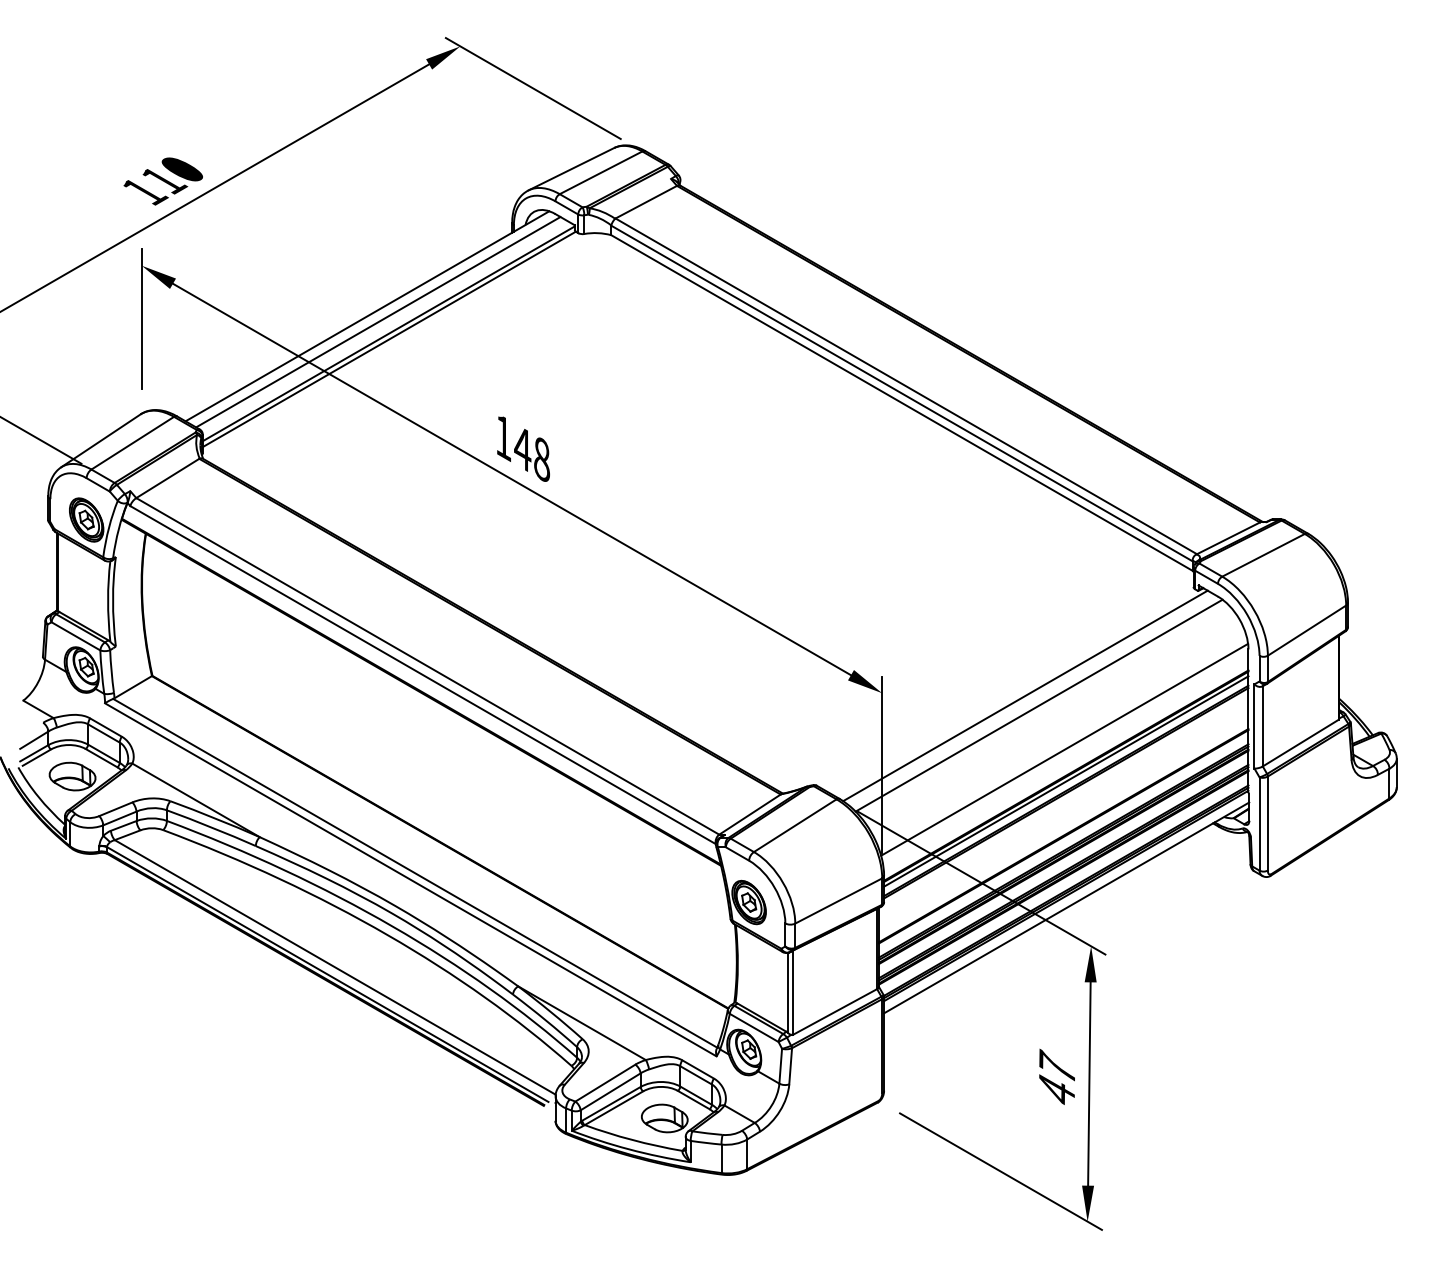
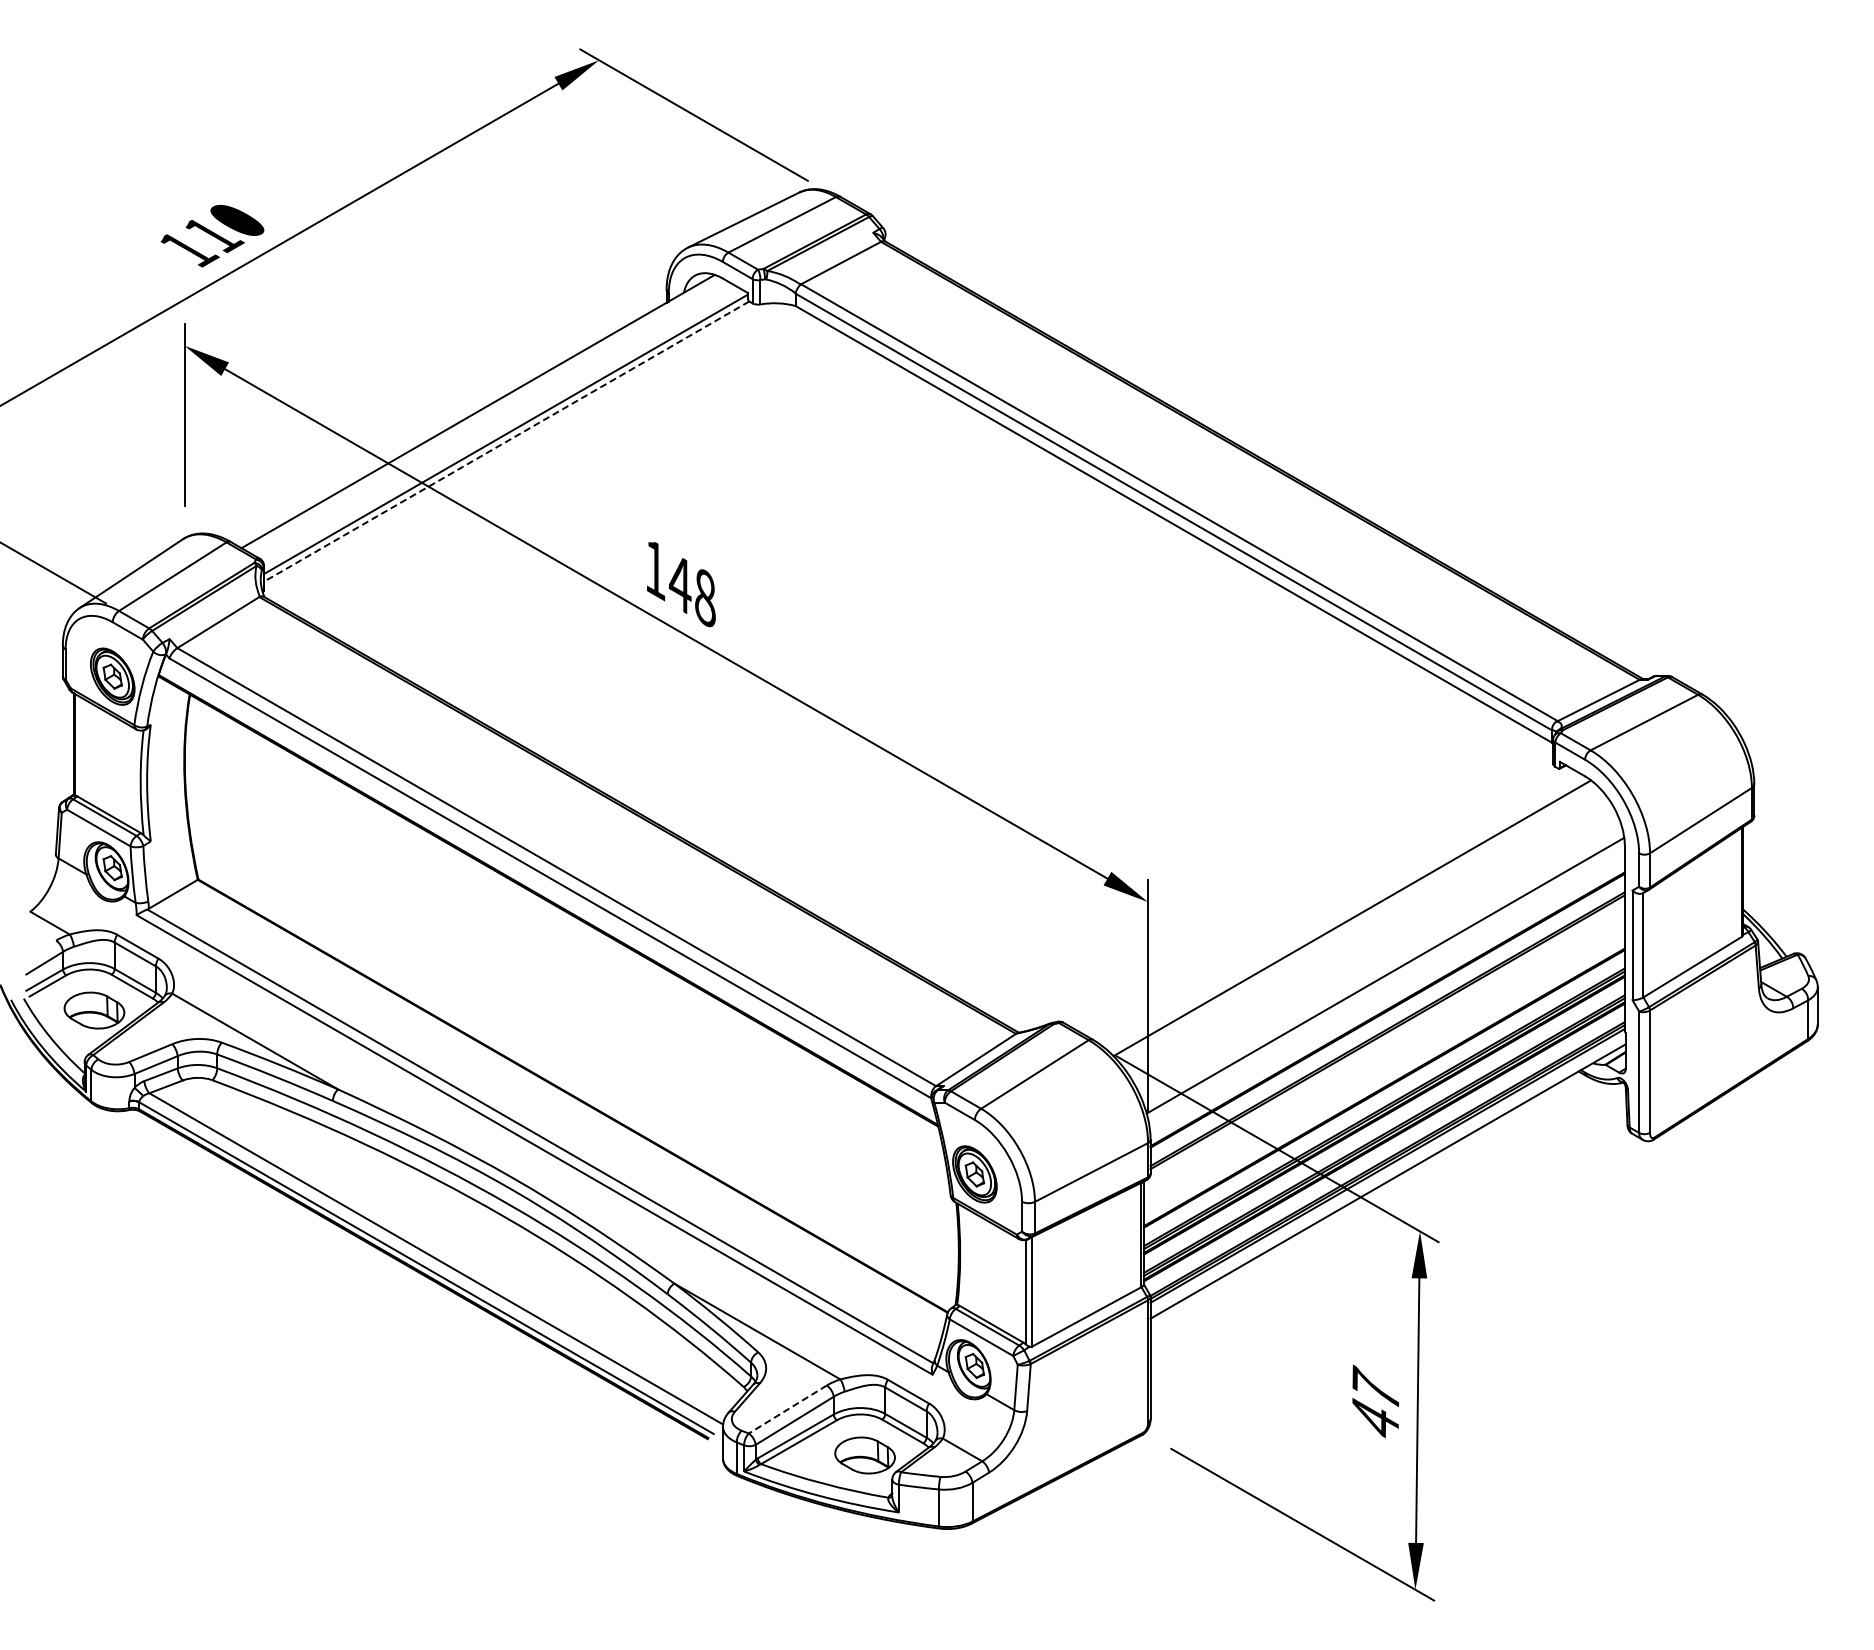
line: (378, 322) -> (492, 419), removed
line: (389, 339) -> (506, 441), solid -> dashed
line: (1025, 695) -> (1334, 905), removed
line: (1066, 781) -> (1387, 1016), removed
line: (605, 1083) -> (787, 1409), solid -> dashed

